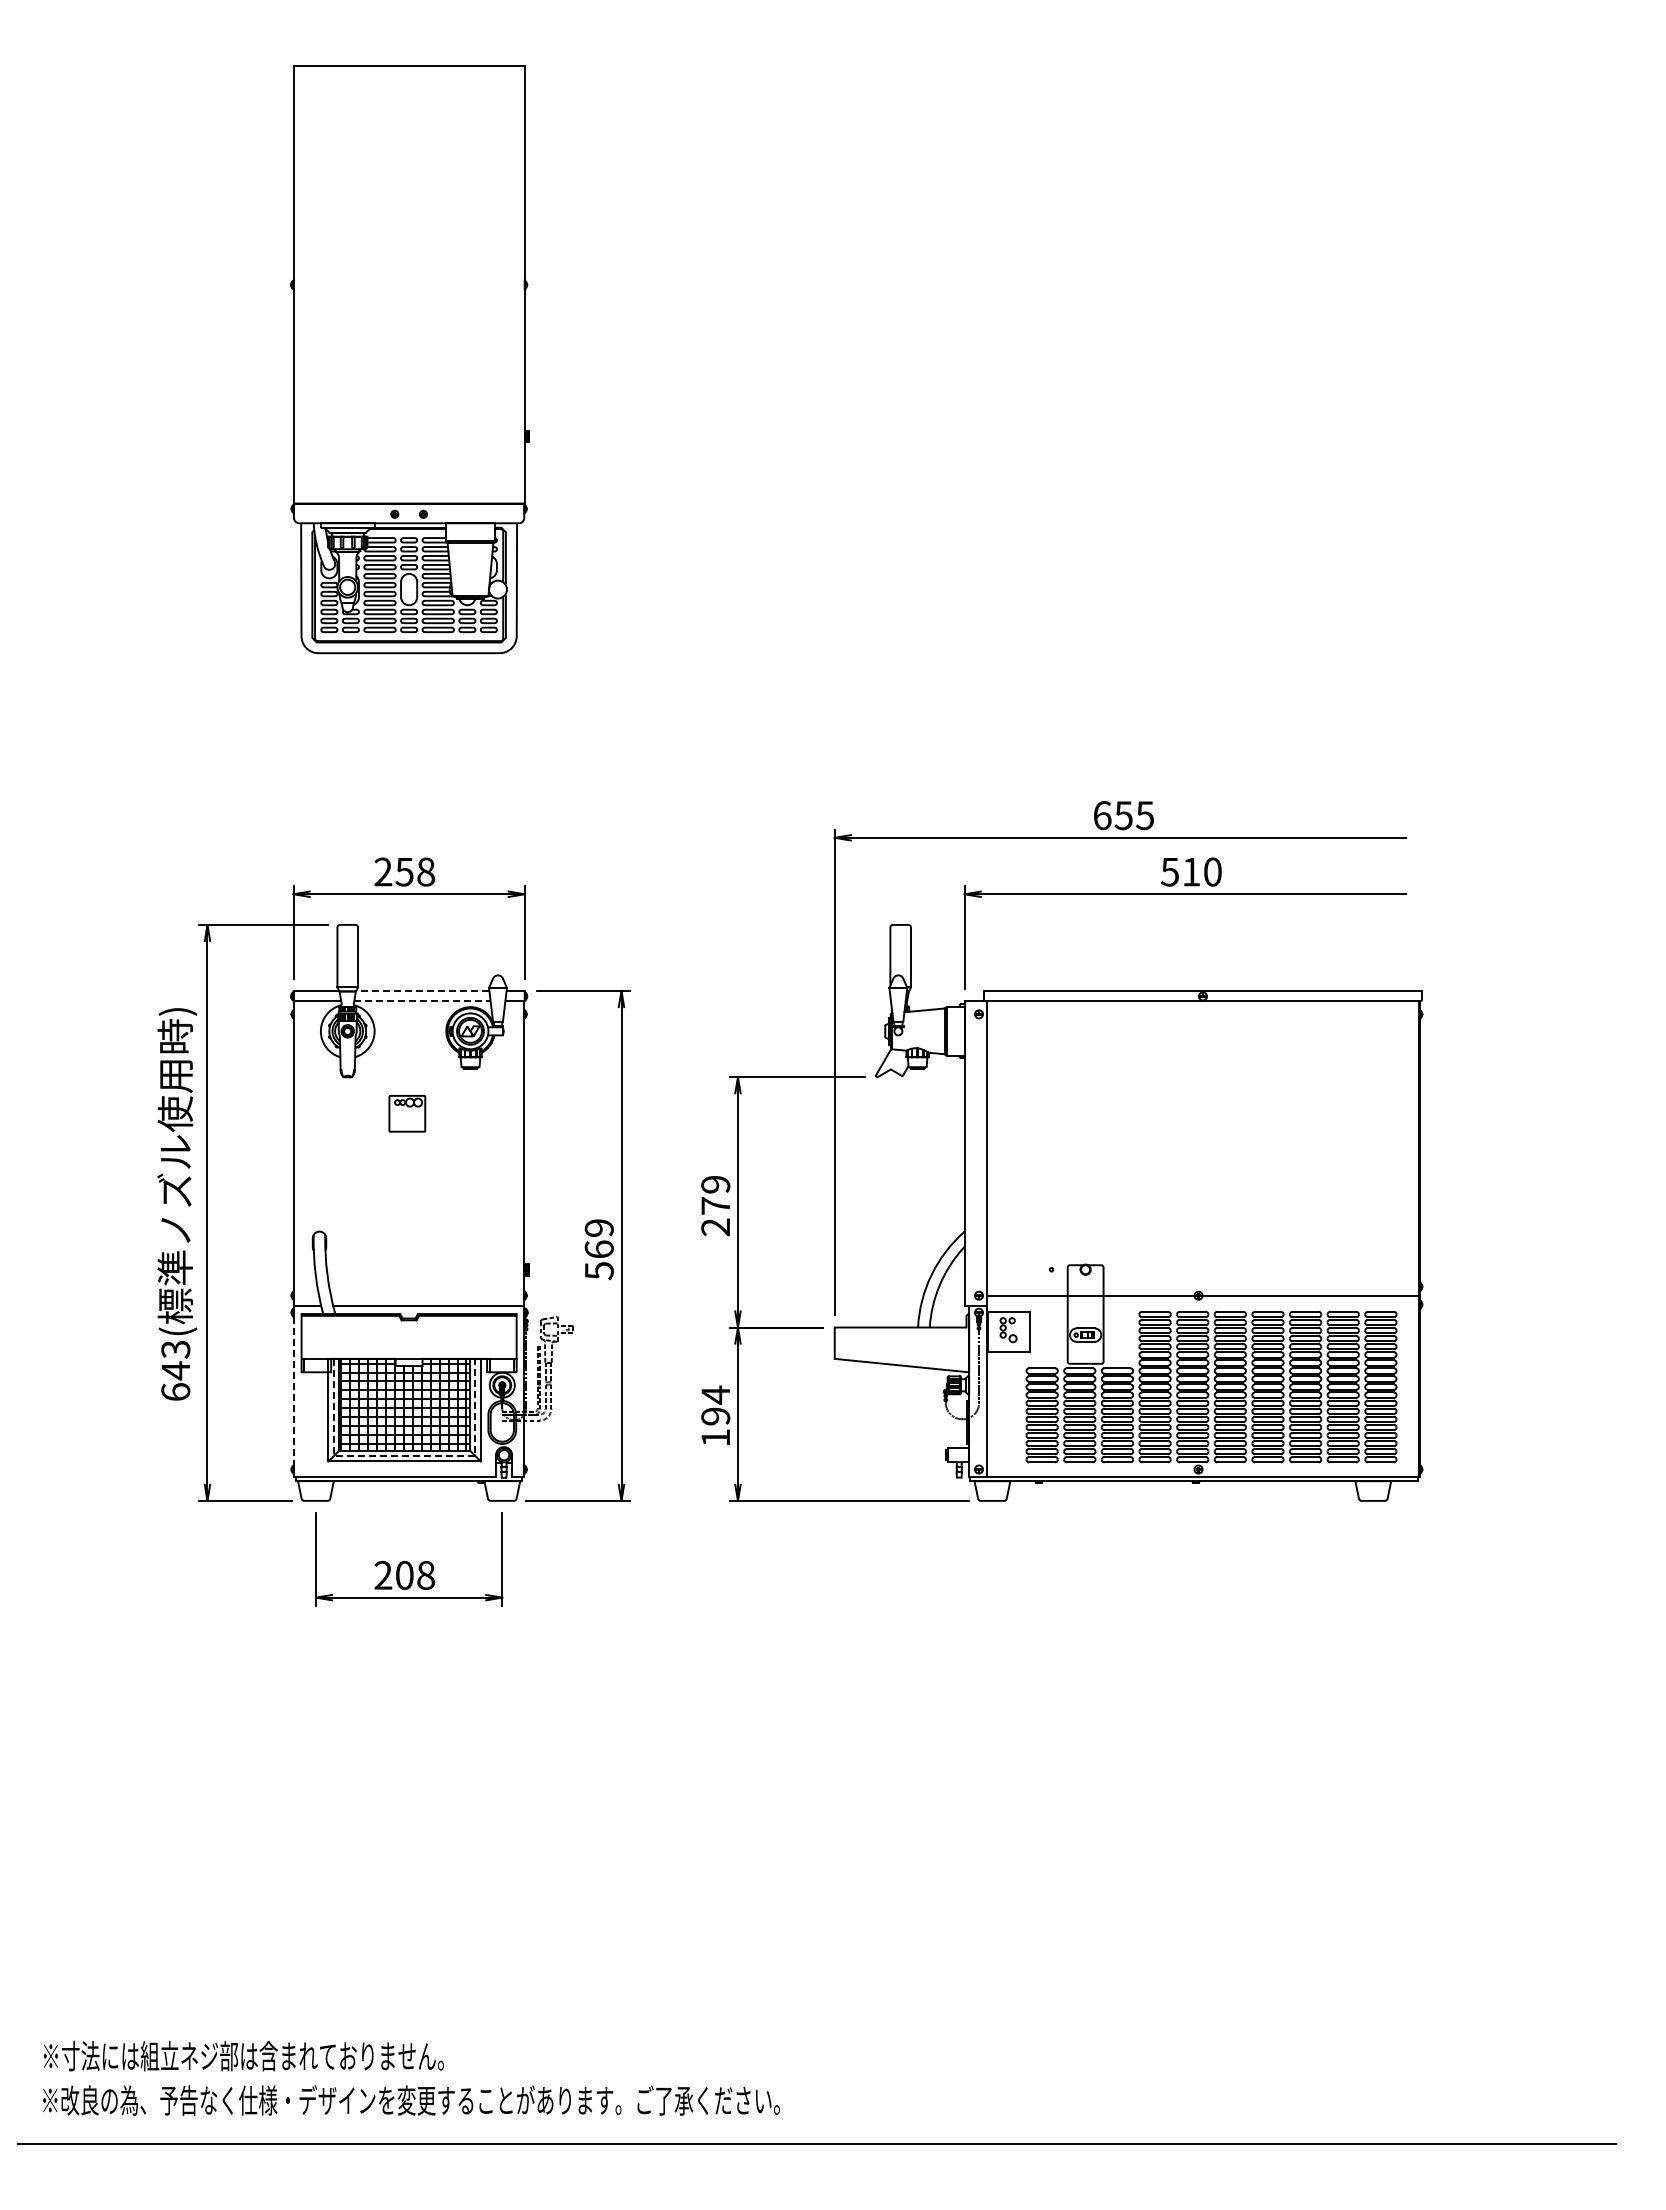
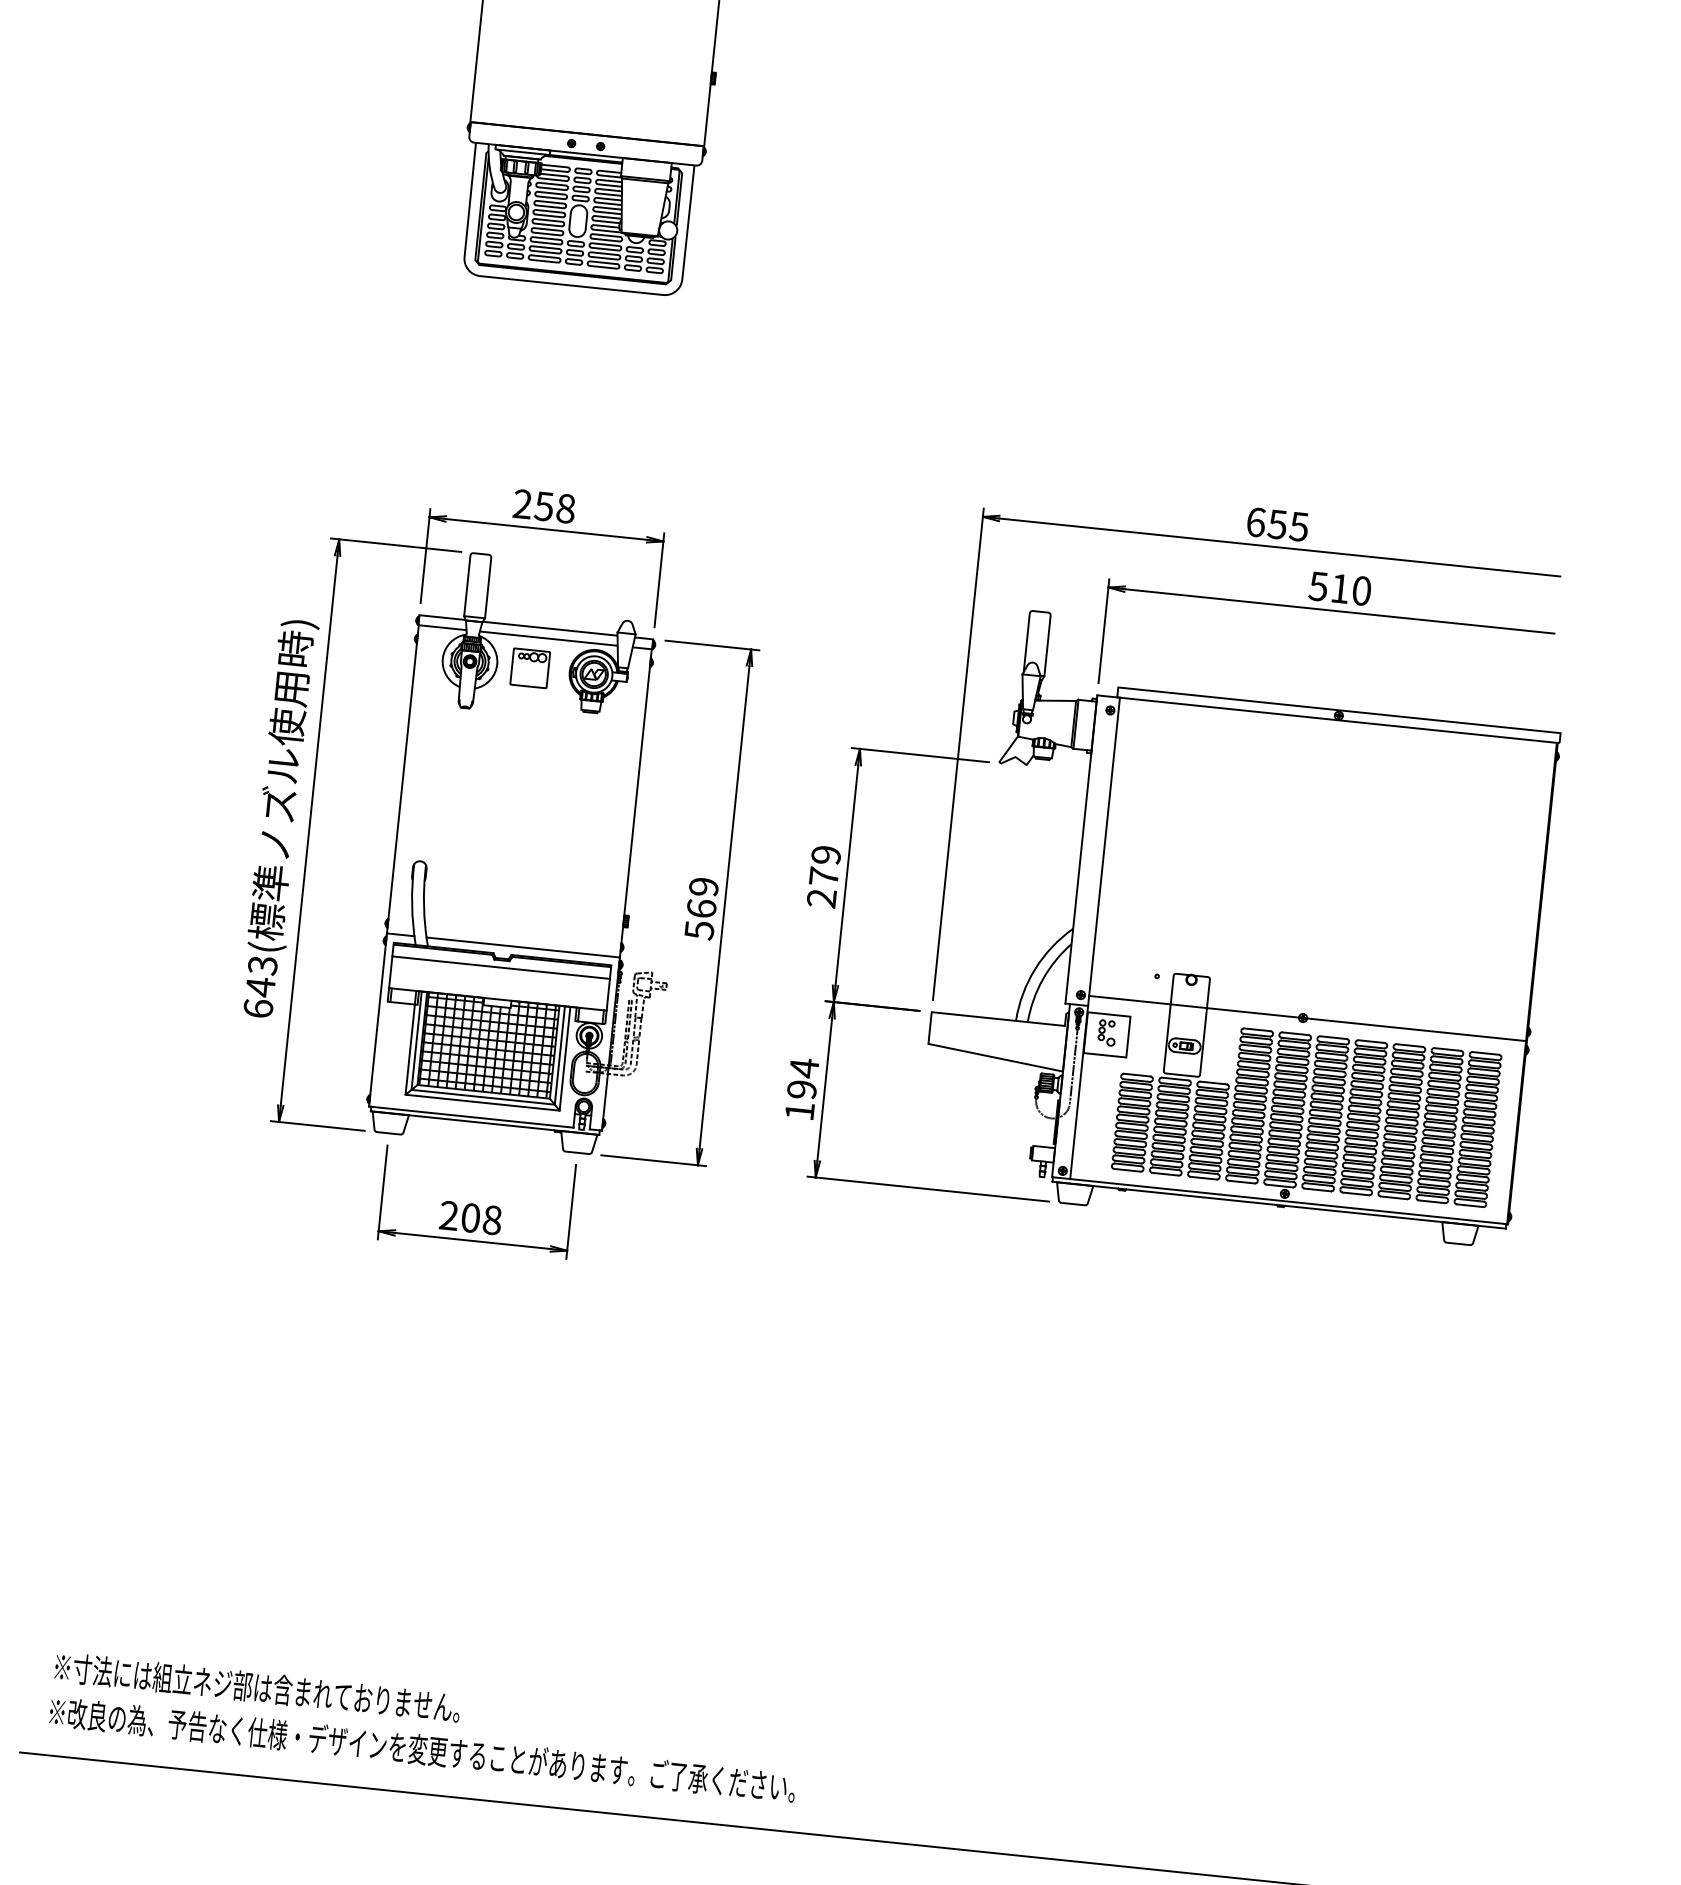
line: (422, 991) -> (549, 629), dashed -> solid
line: (422, 1000) -> (548, 638), dashed -> solid
part: (407, 1113) -> (530, 668), moved
line: (408, 1327) -> (500, 967), added
line: (293, 1391) -> (377, 1020), dashed -> solid
line: (404, 1456) -> (482, 1097), dashed -> solid

